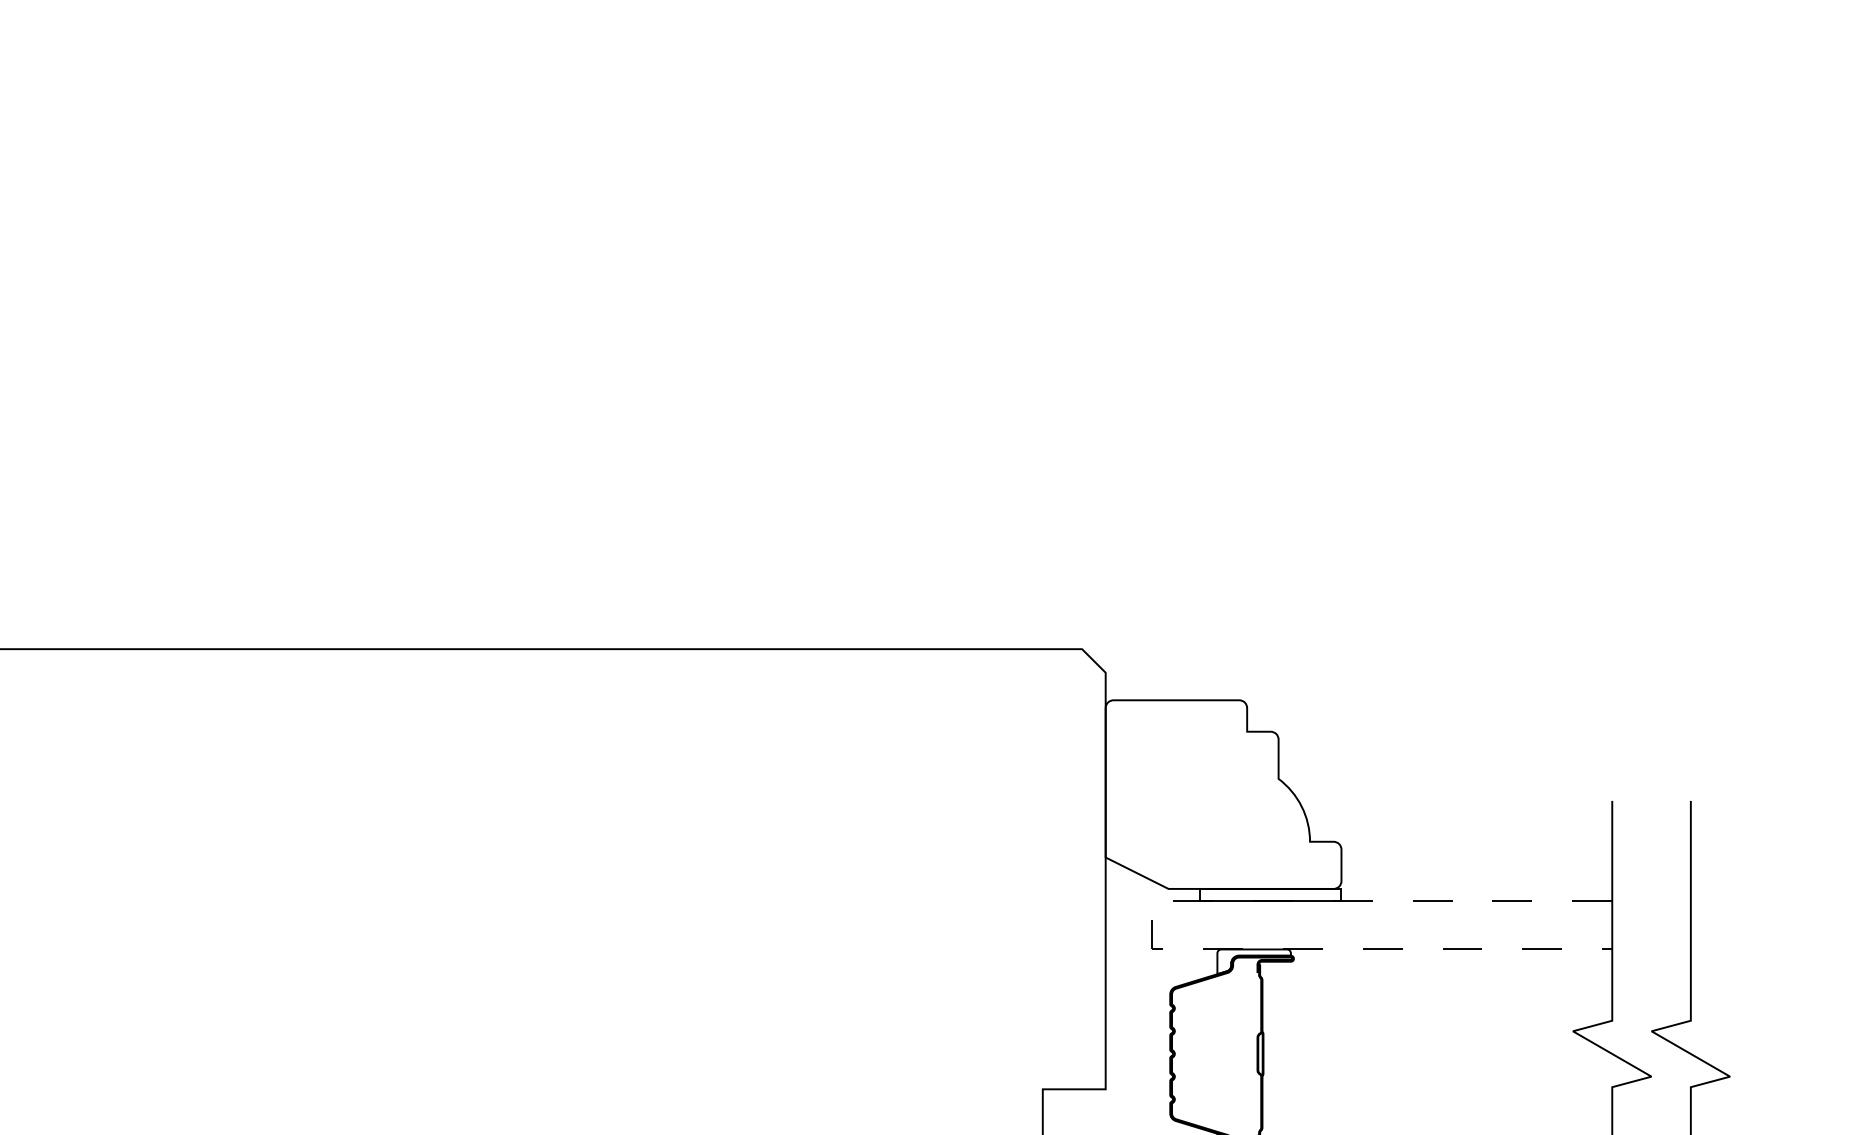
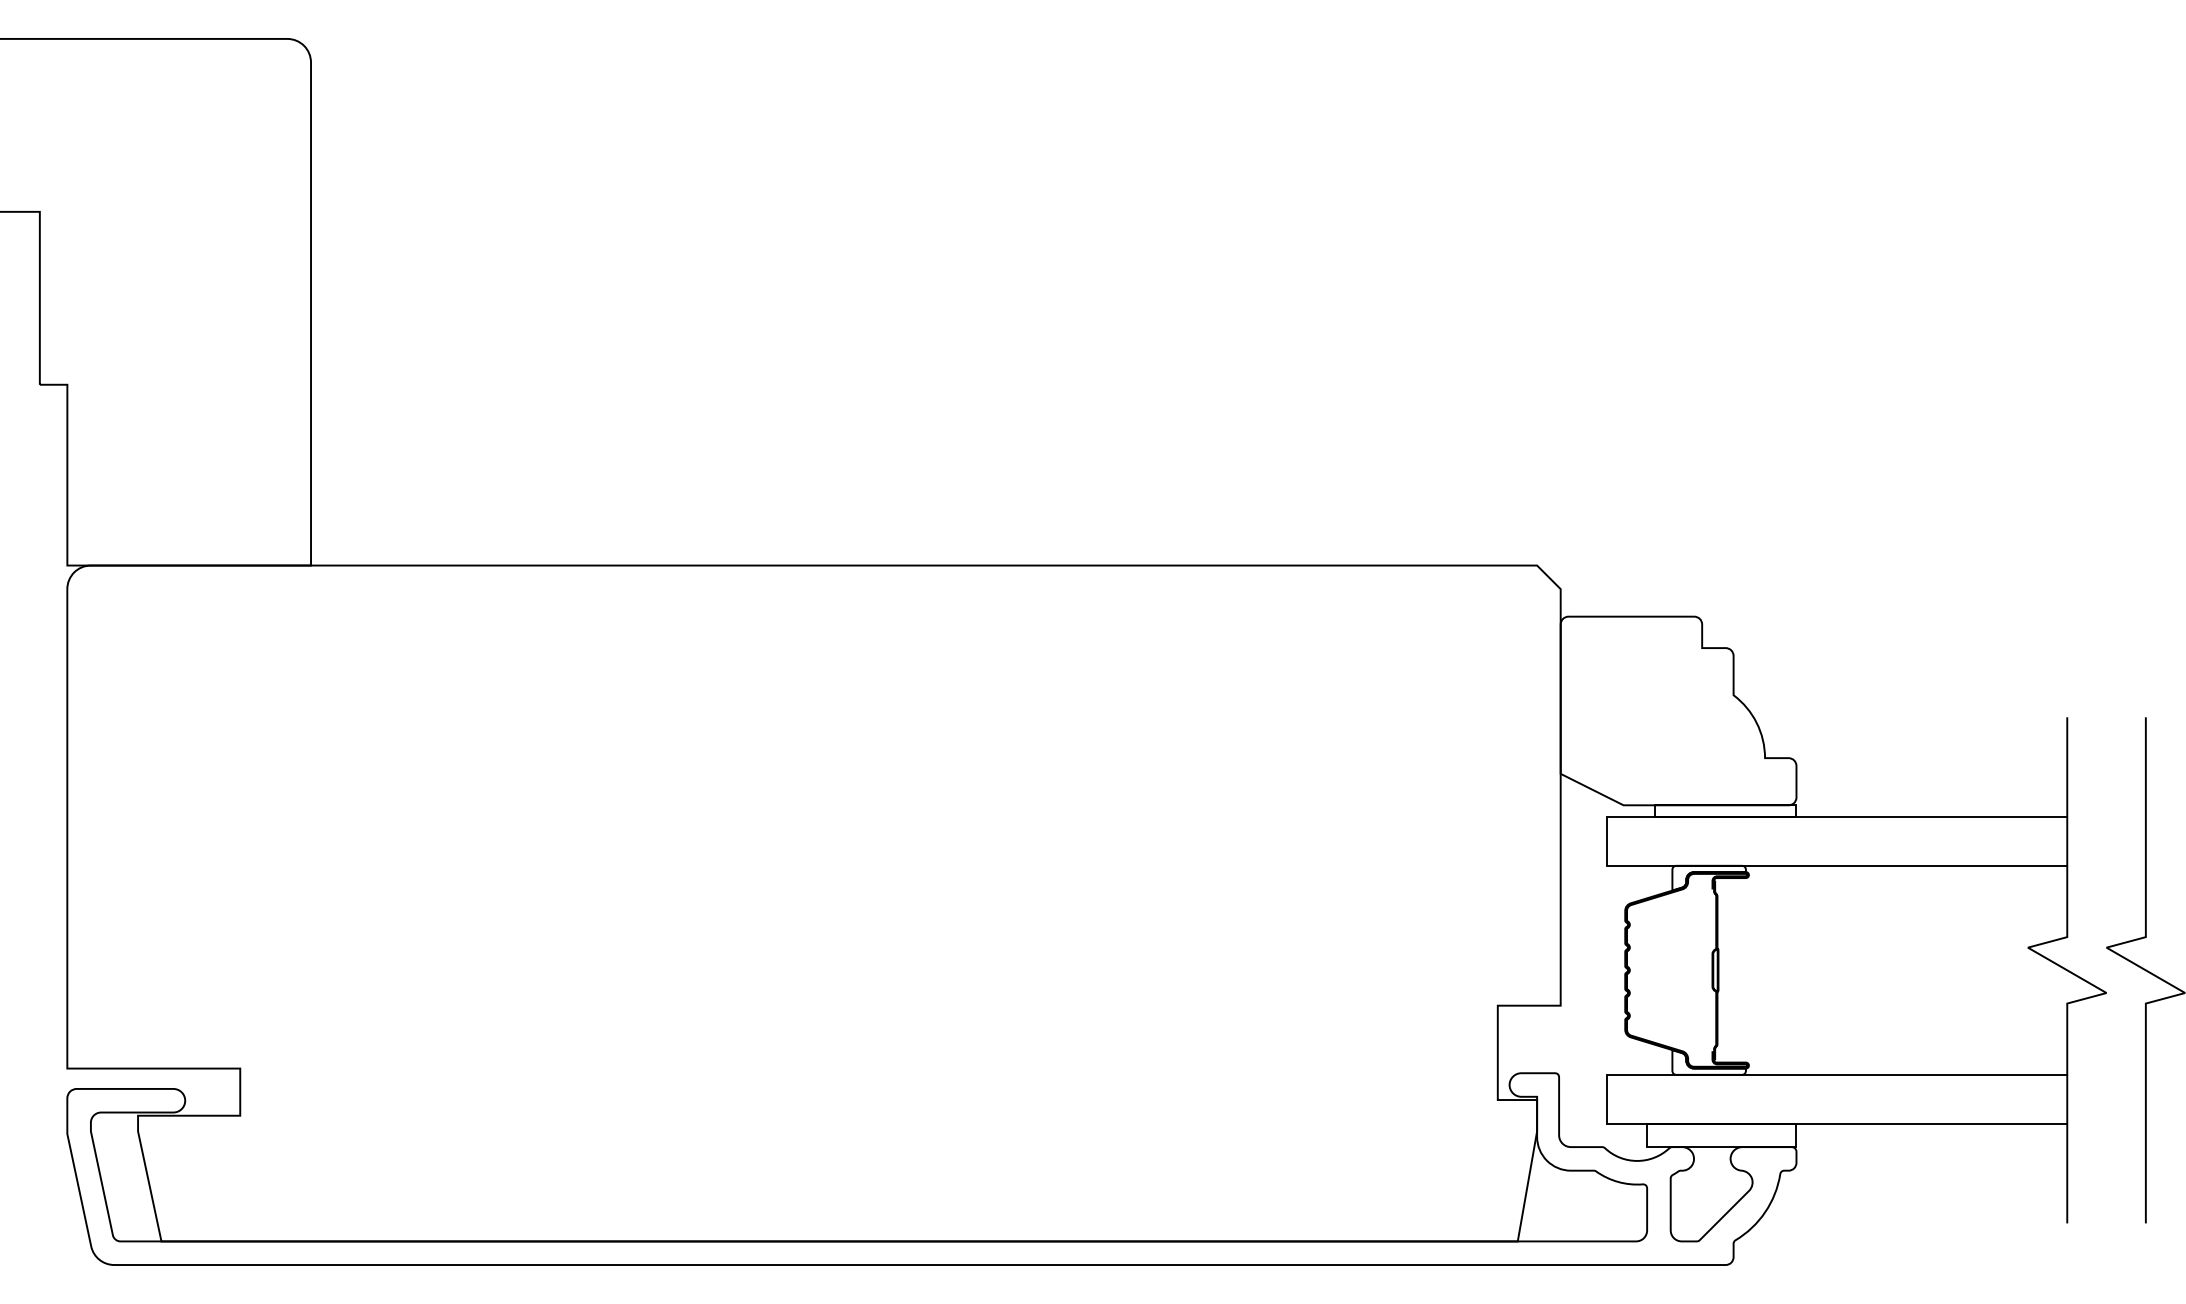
line: (1152, 925) -> (1607, 841), dashed -> solid

